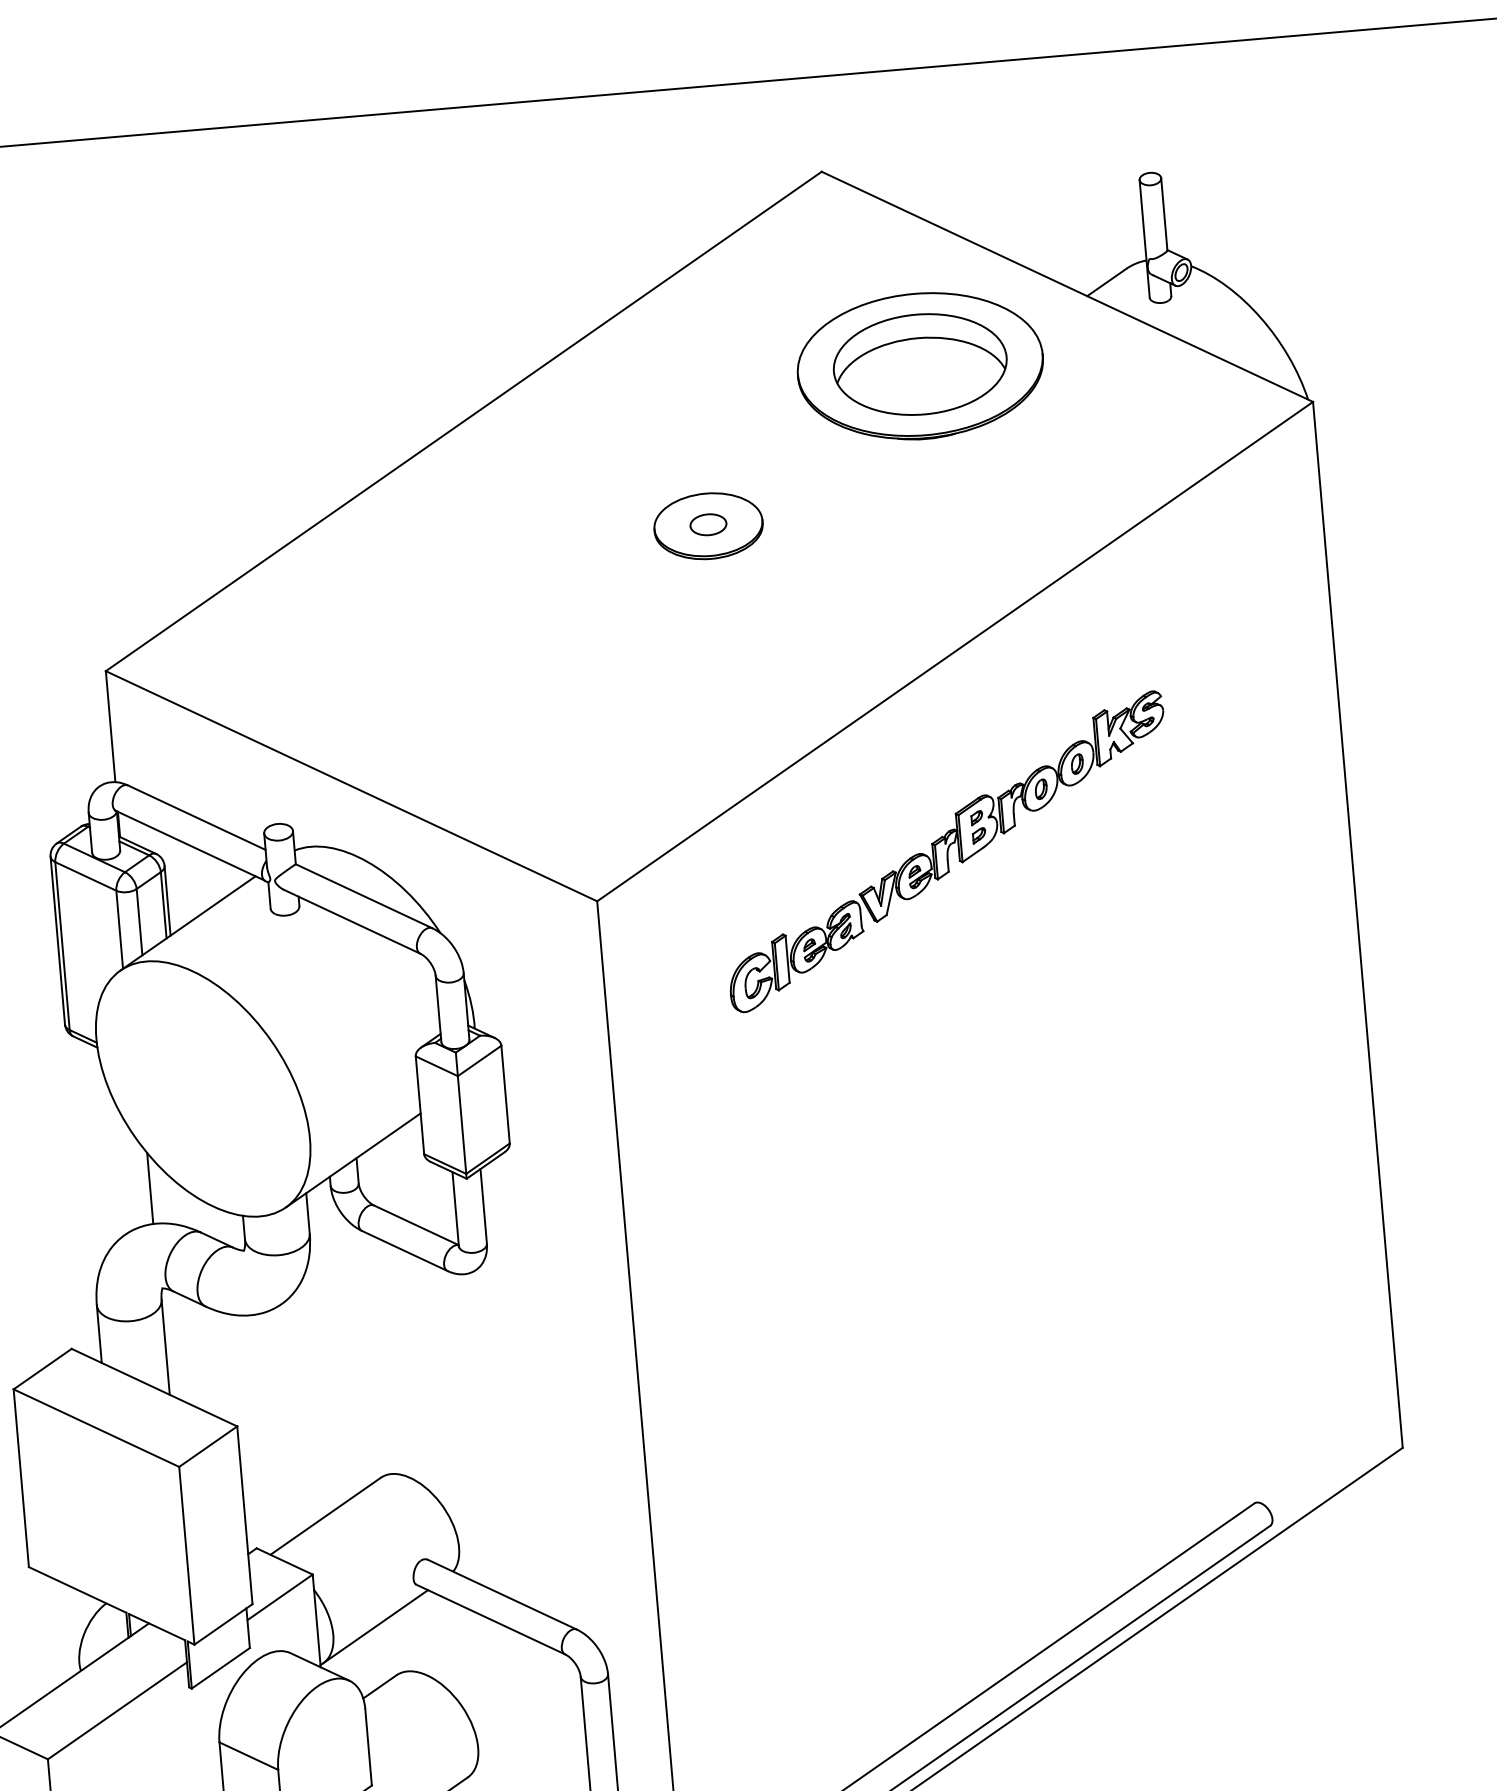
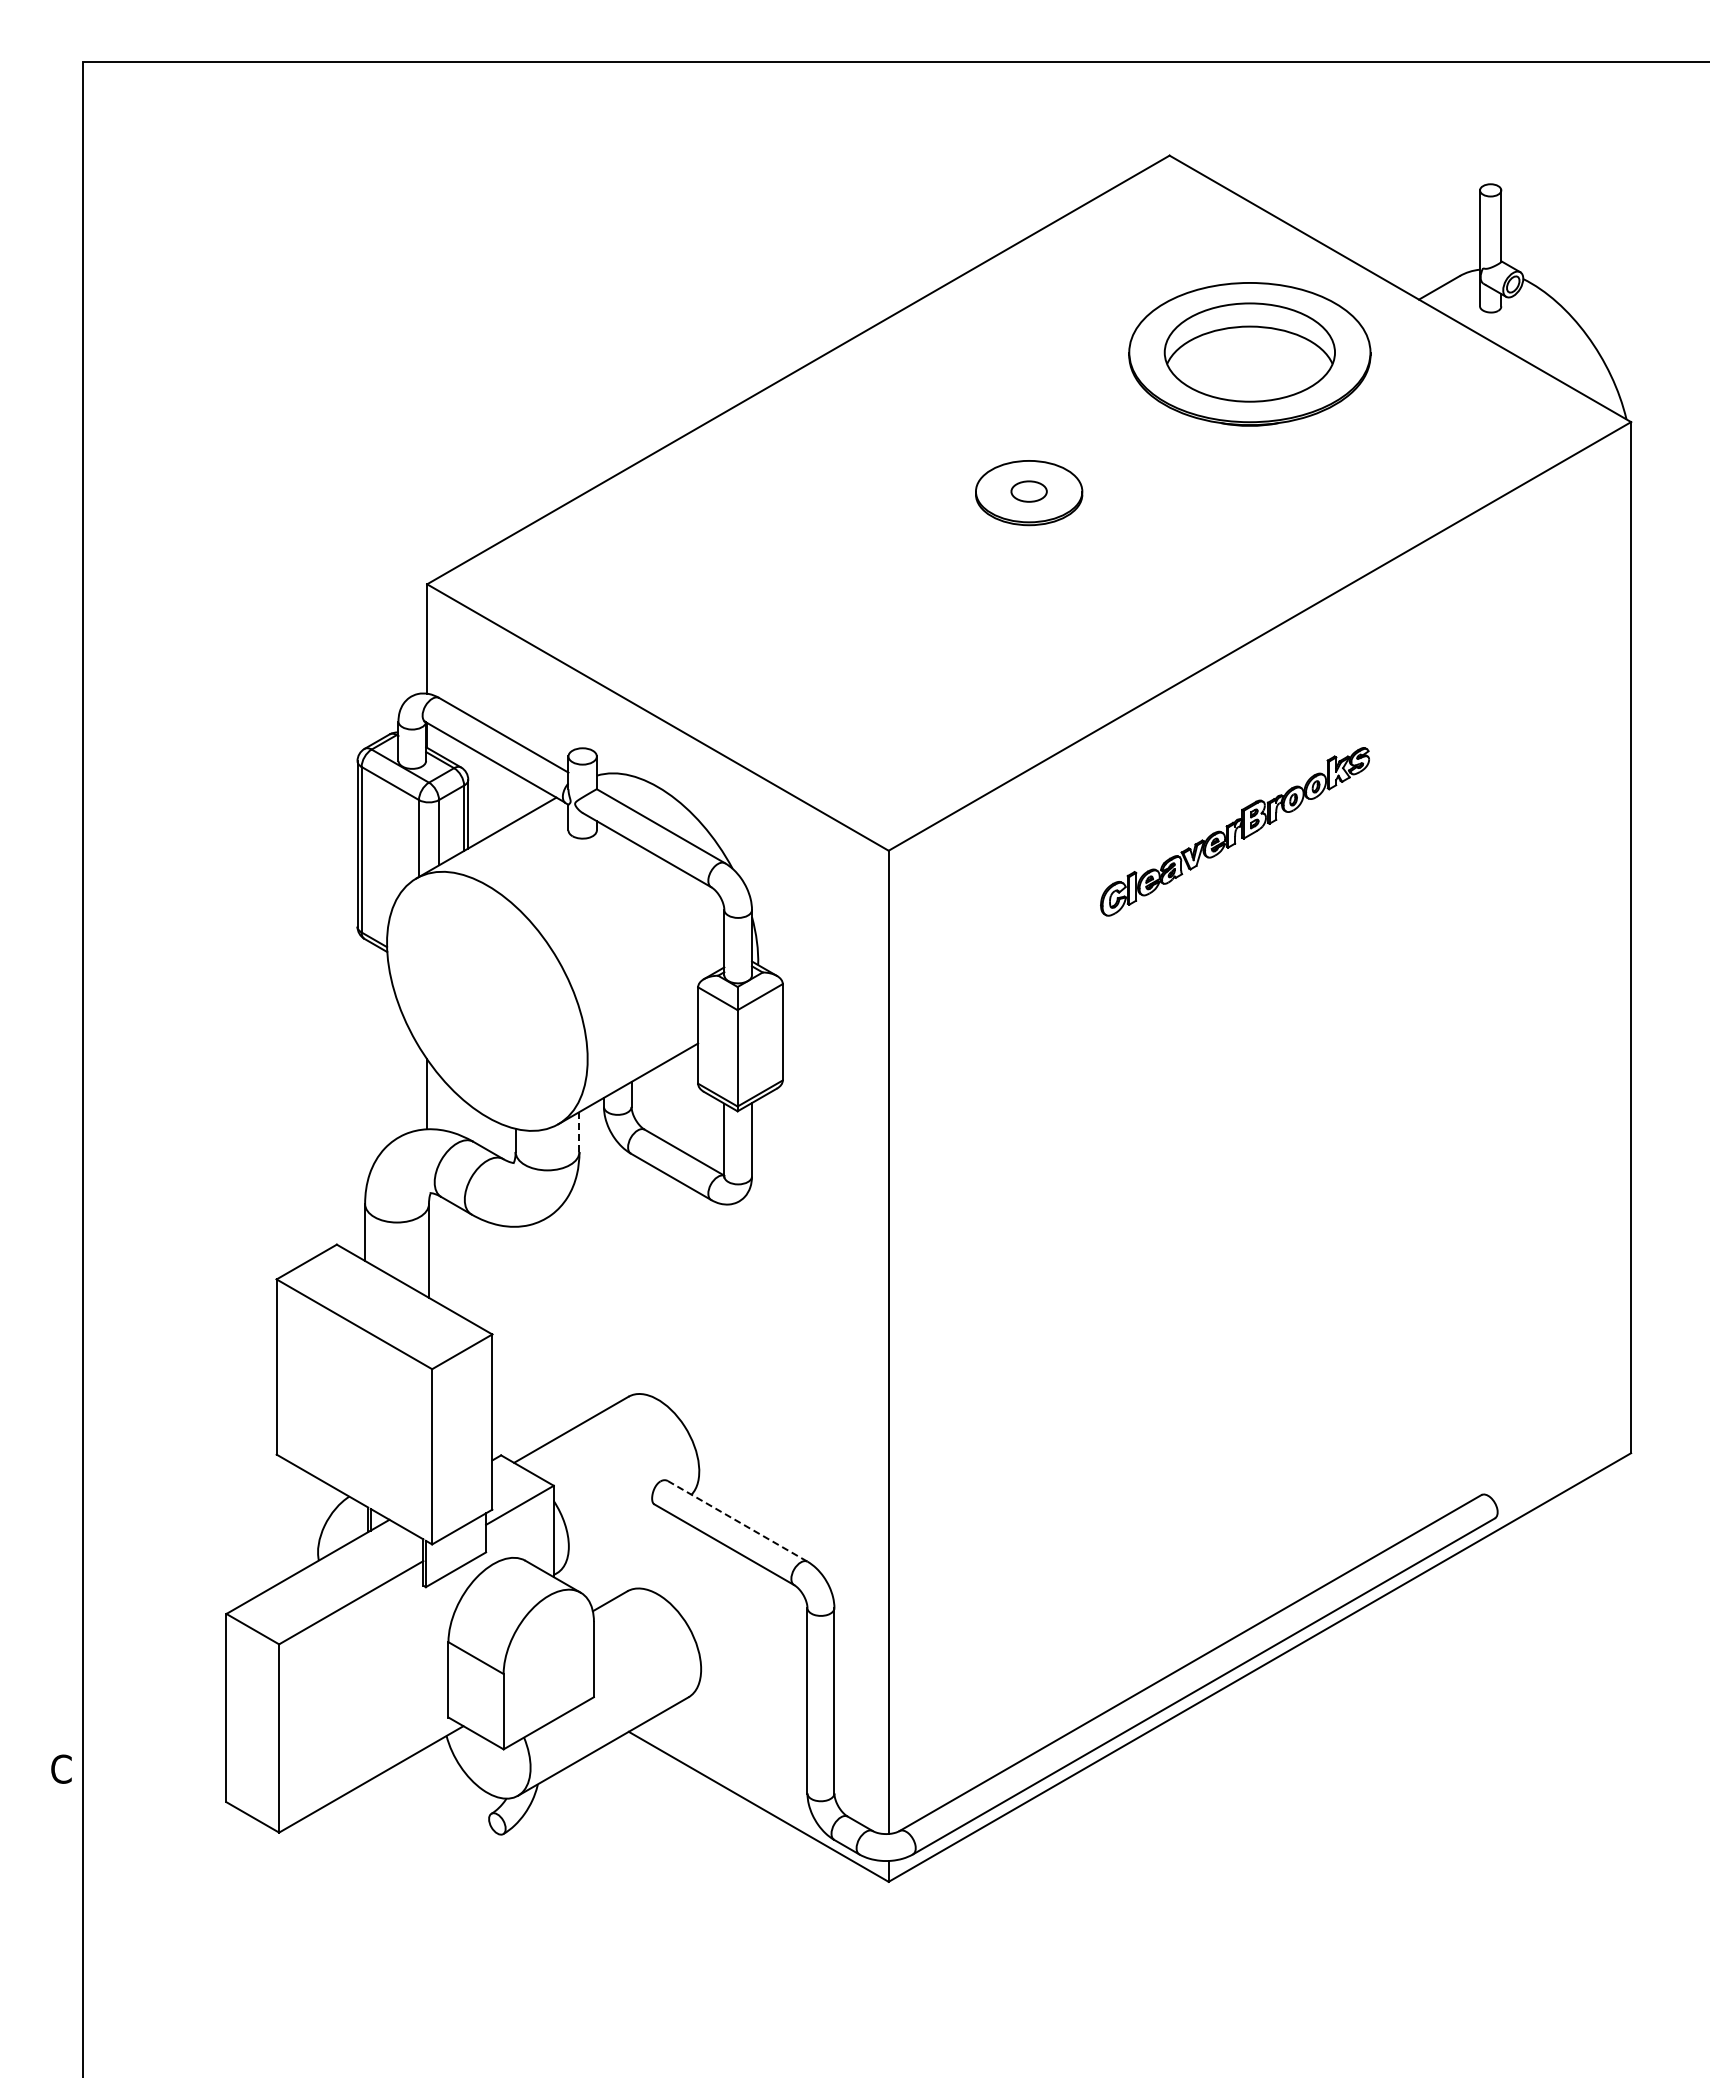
part: (946, 851) -> (1234, 831), size x0.6
line: (308, 1213) -> (579, 1132), solid -> dashed
line: (502, 1594) -> (737, 1521), solid -> dashed
line: (375, 1626) -> (610, 1541), removed

